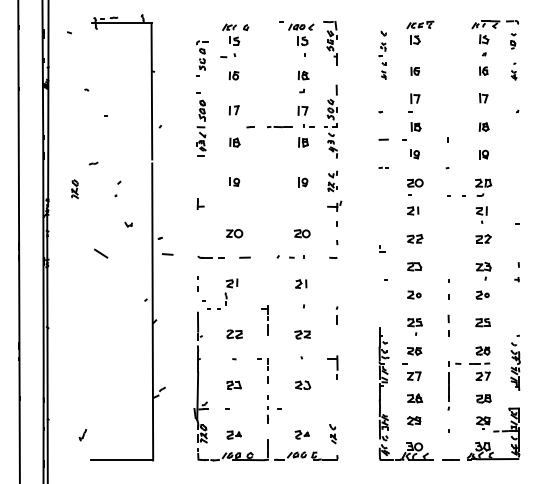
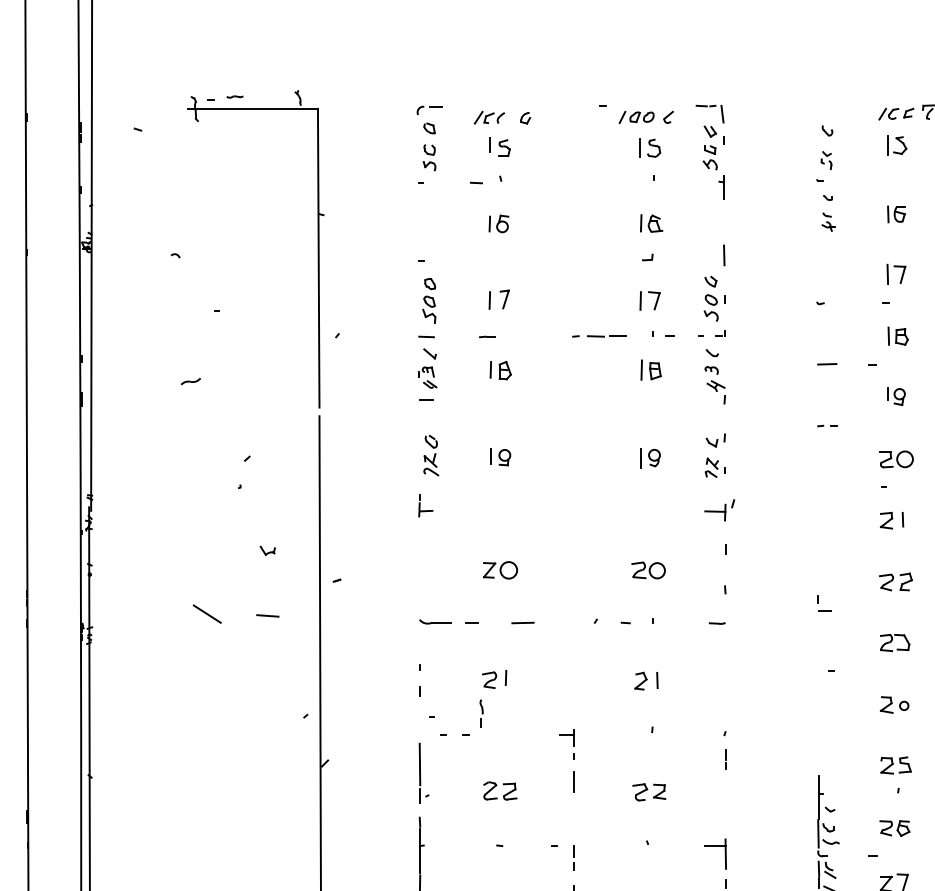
part: (202, 58) -> (429, 144), moved
part: (250, 127) -> (486, 337), moved
part: (93, 163) -> (190, 381), moved
part: (74, 189) -> (429, 455), moved
line: (167, 254) -> (267, 616), moved

